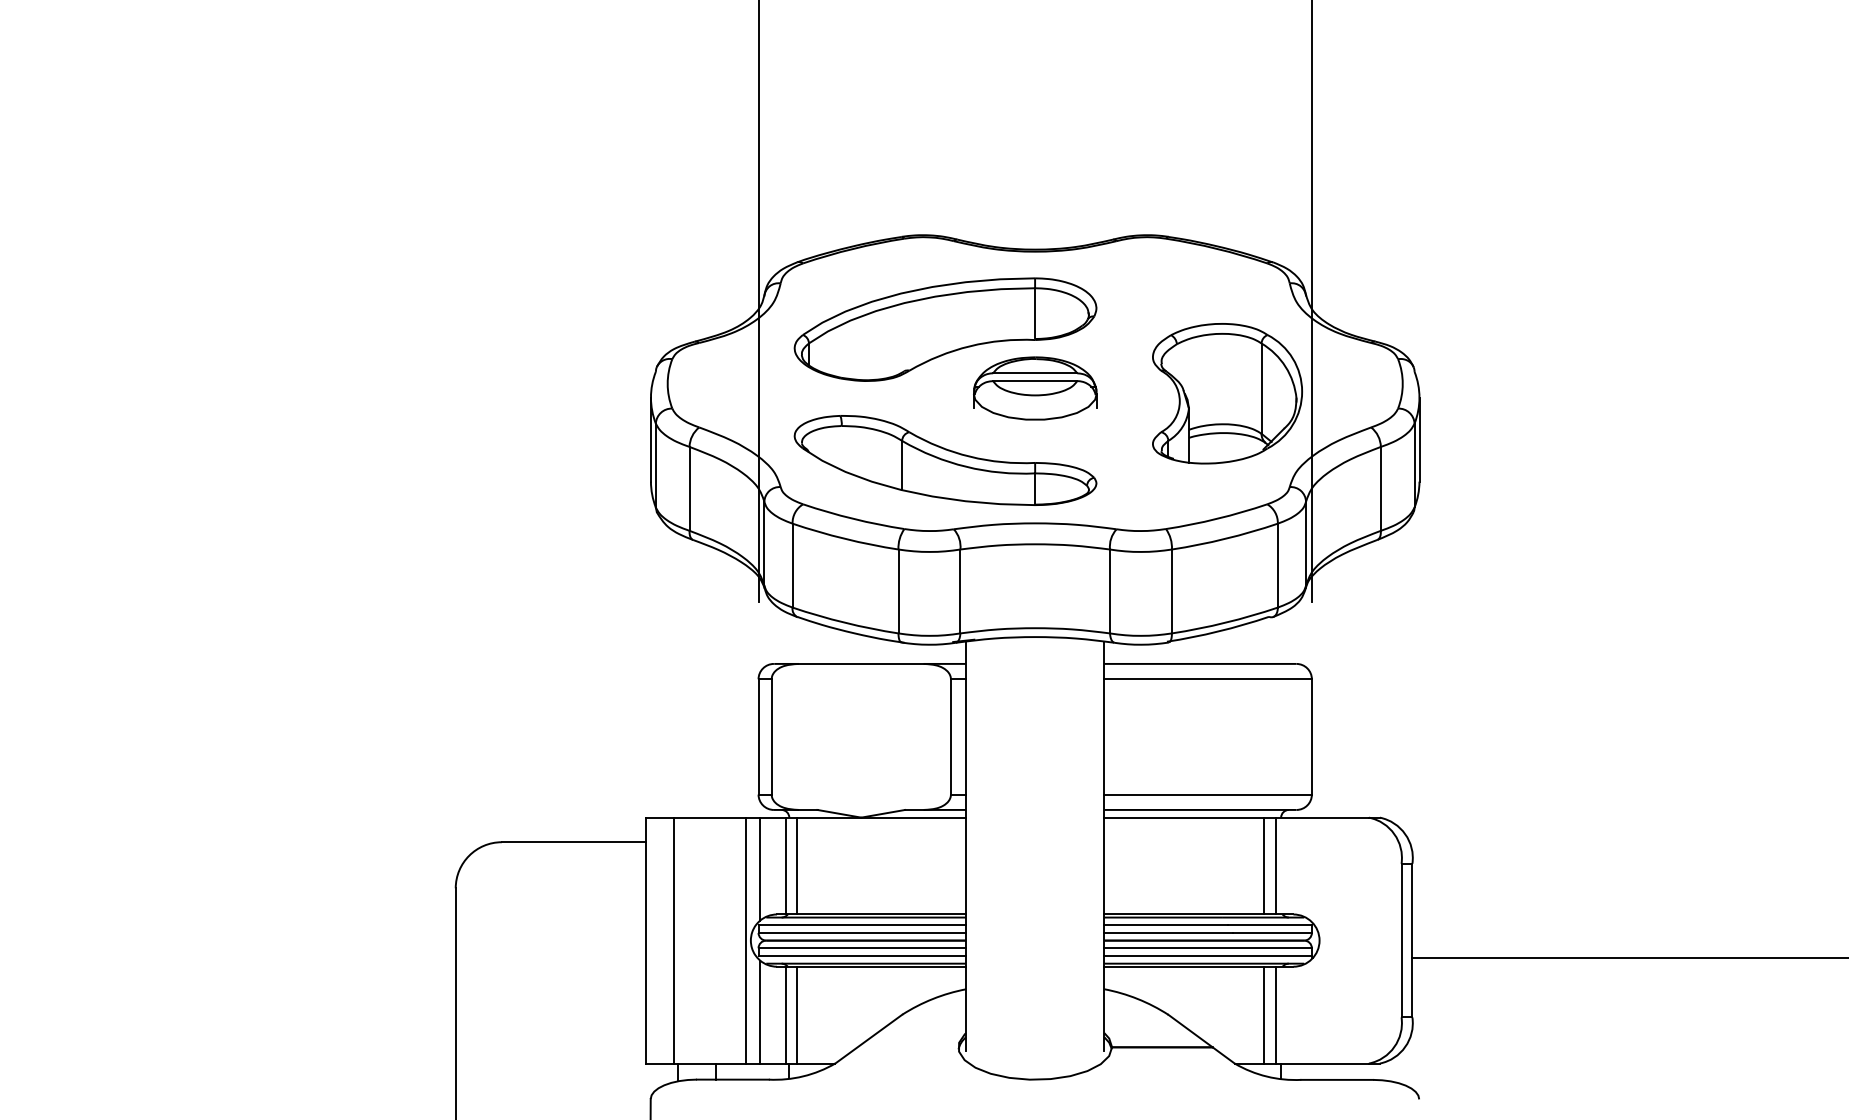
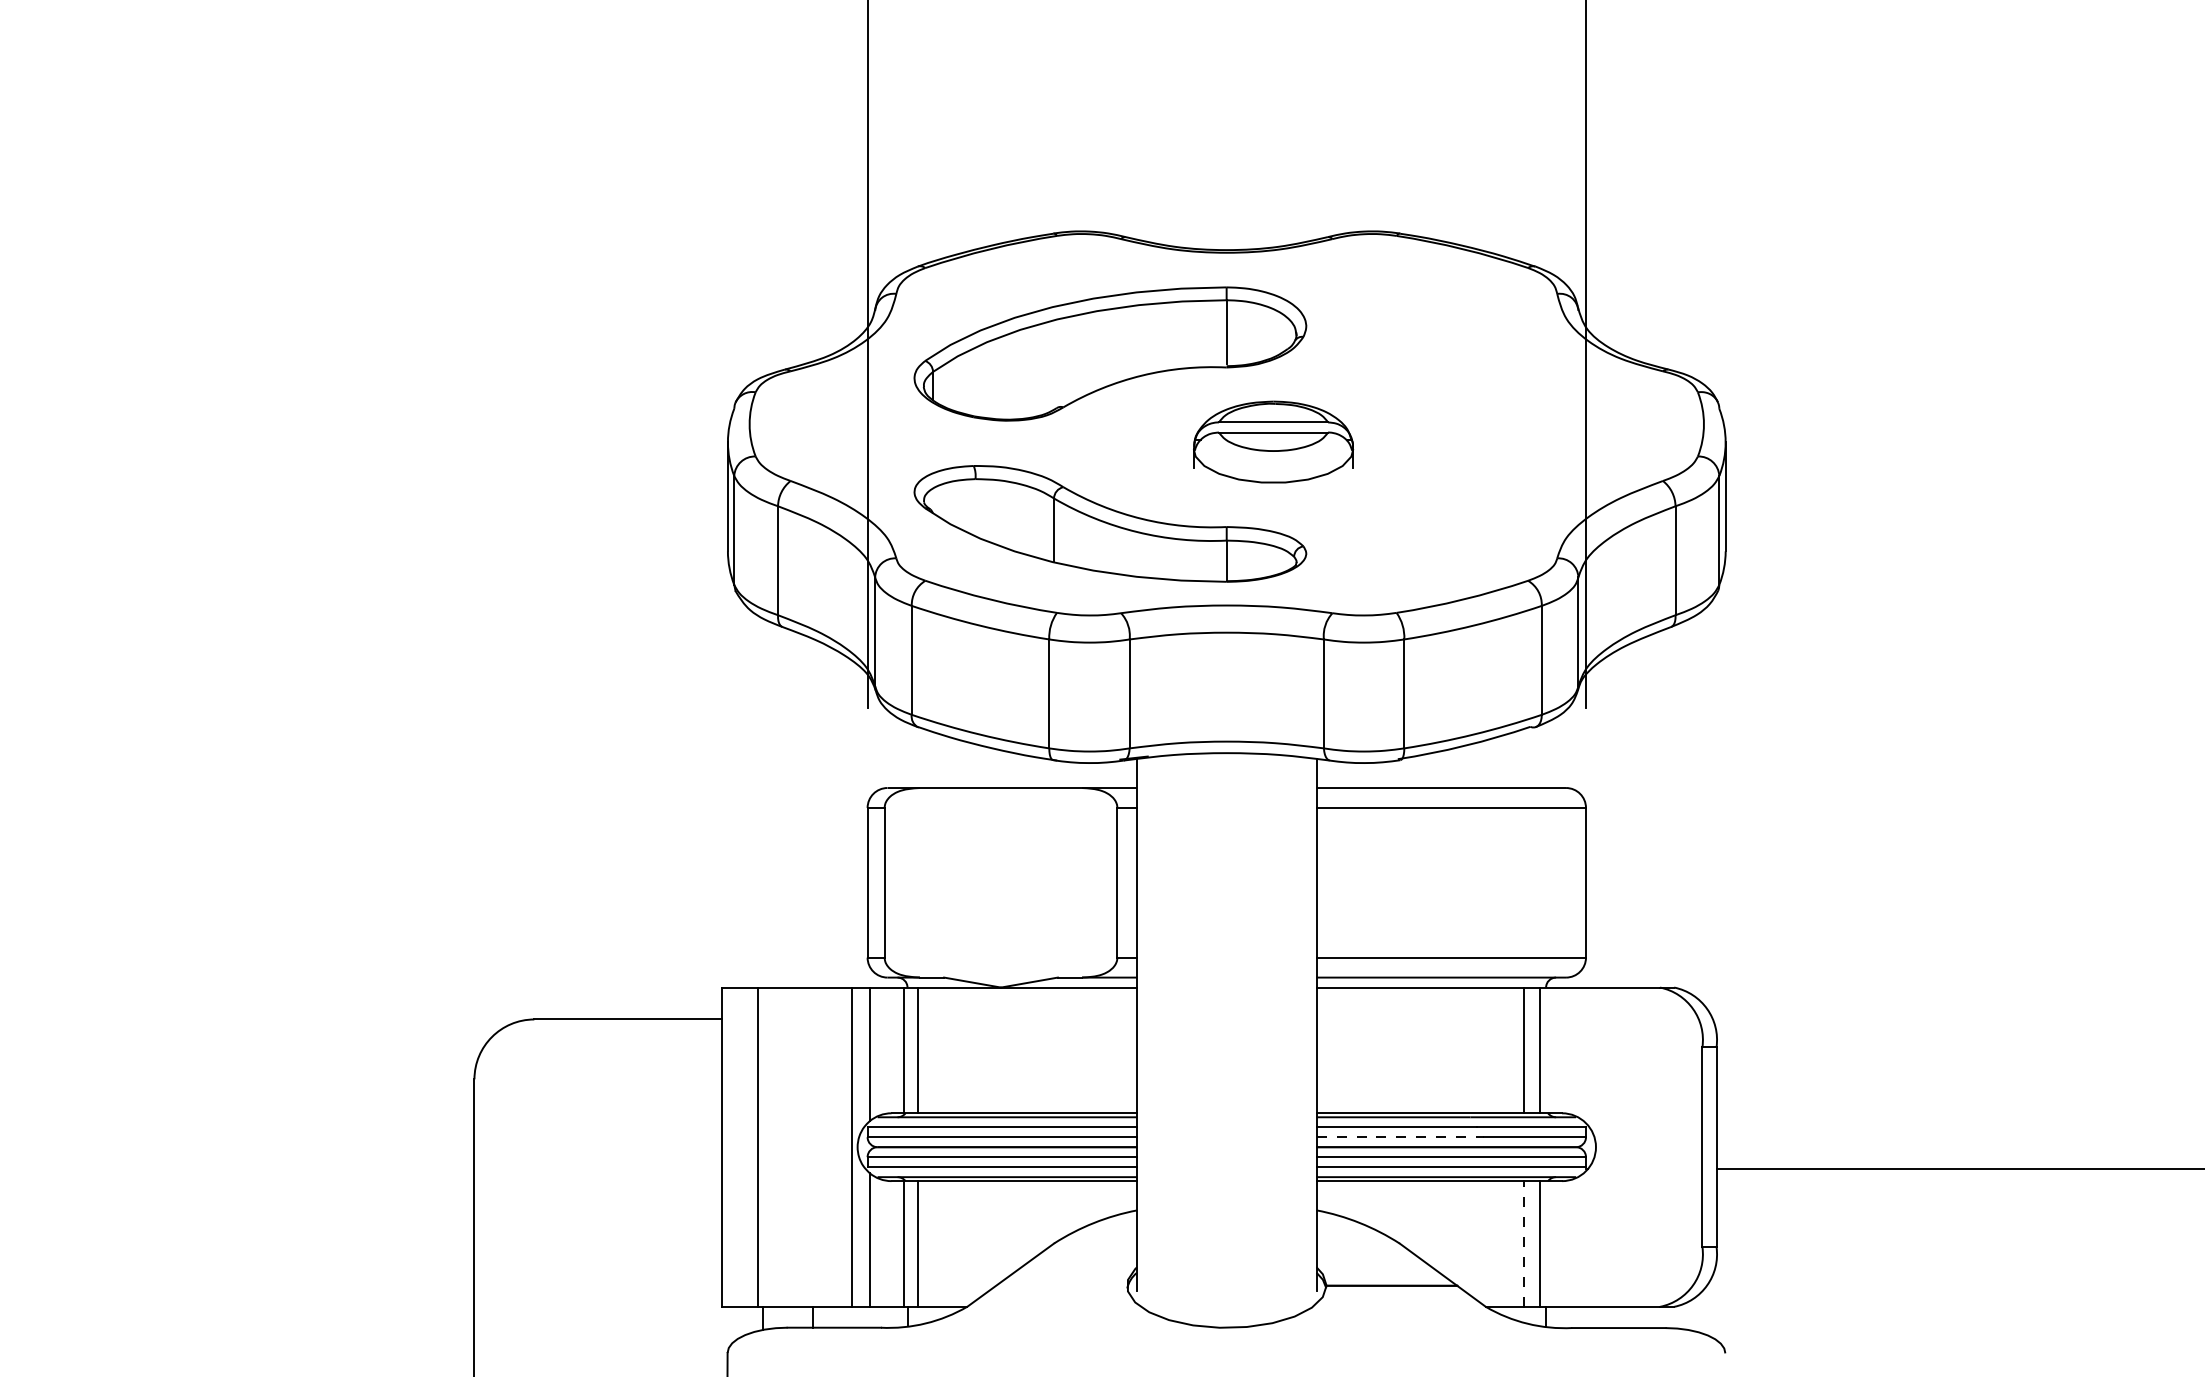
part: (1035, 388) -> (1273, 442), moved
part: (1227, 393) -> (1476, 436), removed
line: (1169, 932) -> (1401, 1136), solid -> dashed
line: (1264, 1014) -> (1524, 1243), solid -> dashed

